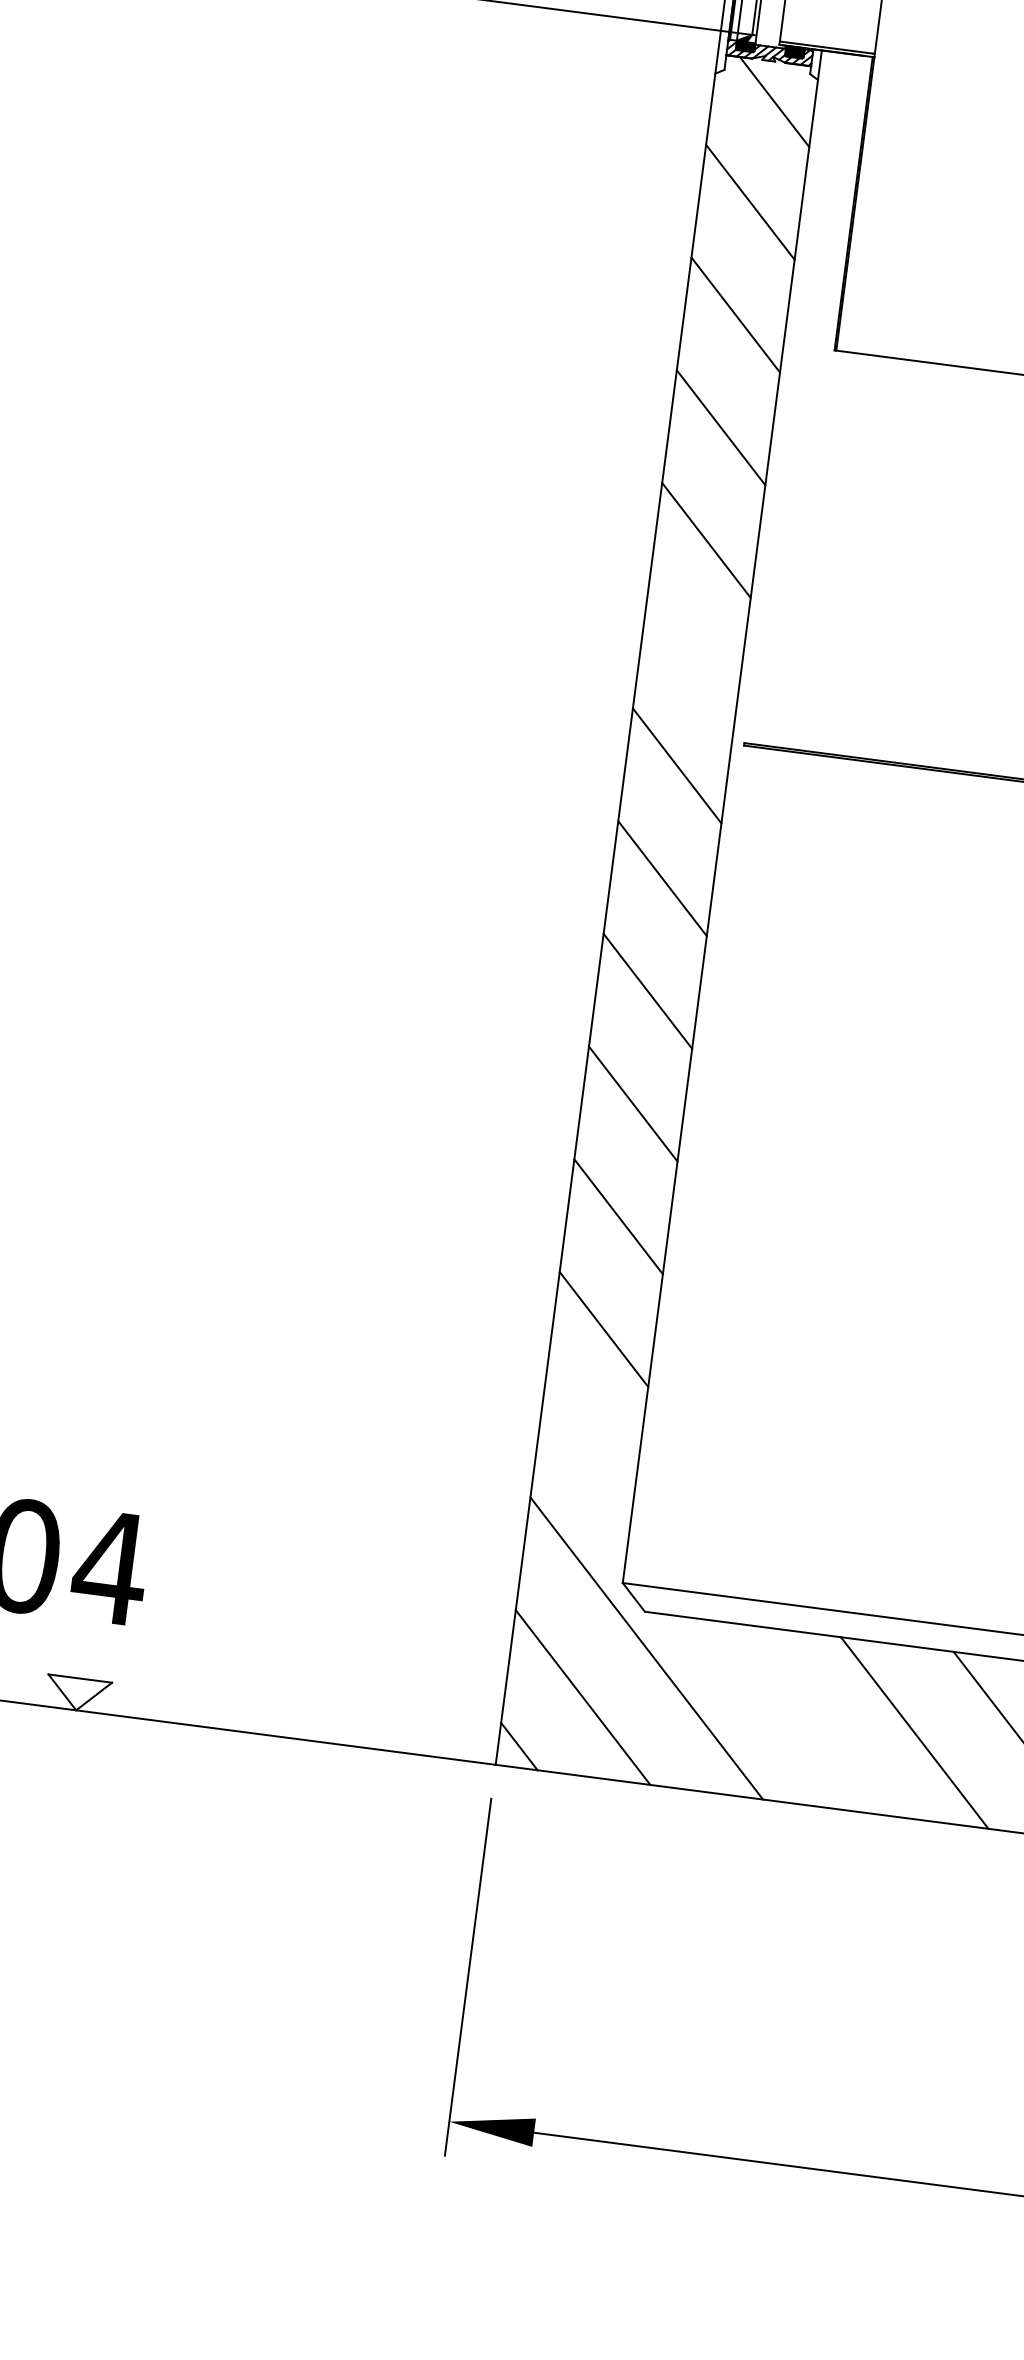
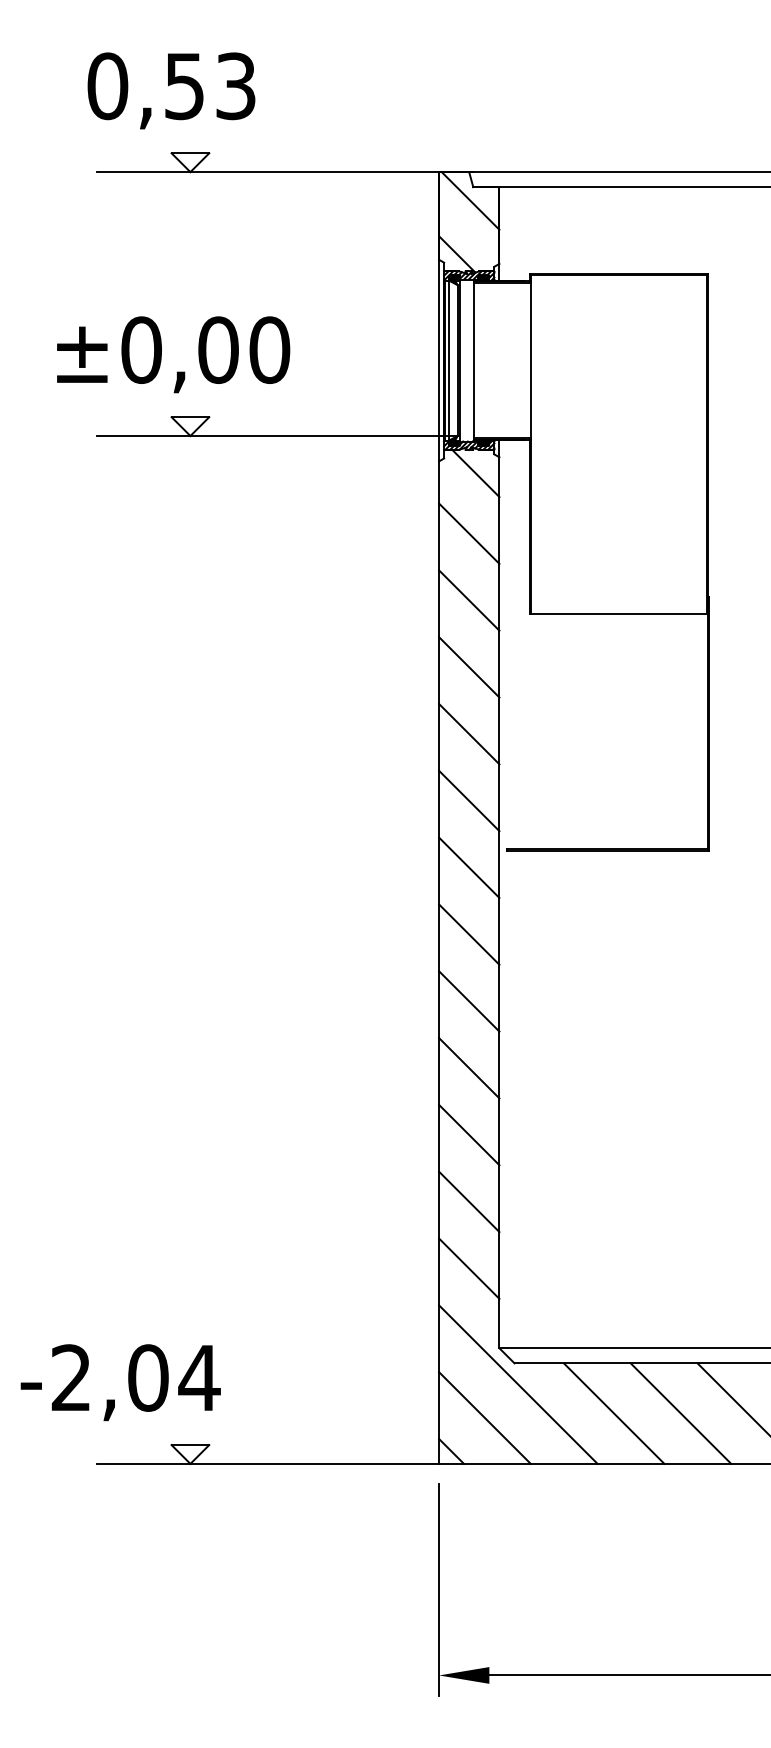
line: (692, 652) -> (469, 800), added
line: (589, 1441) -> (469, 1268), added
line: (800, 1718) -> (613, 1413), added

